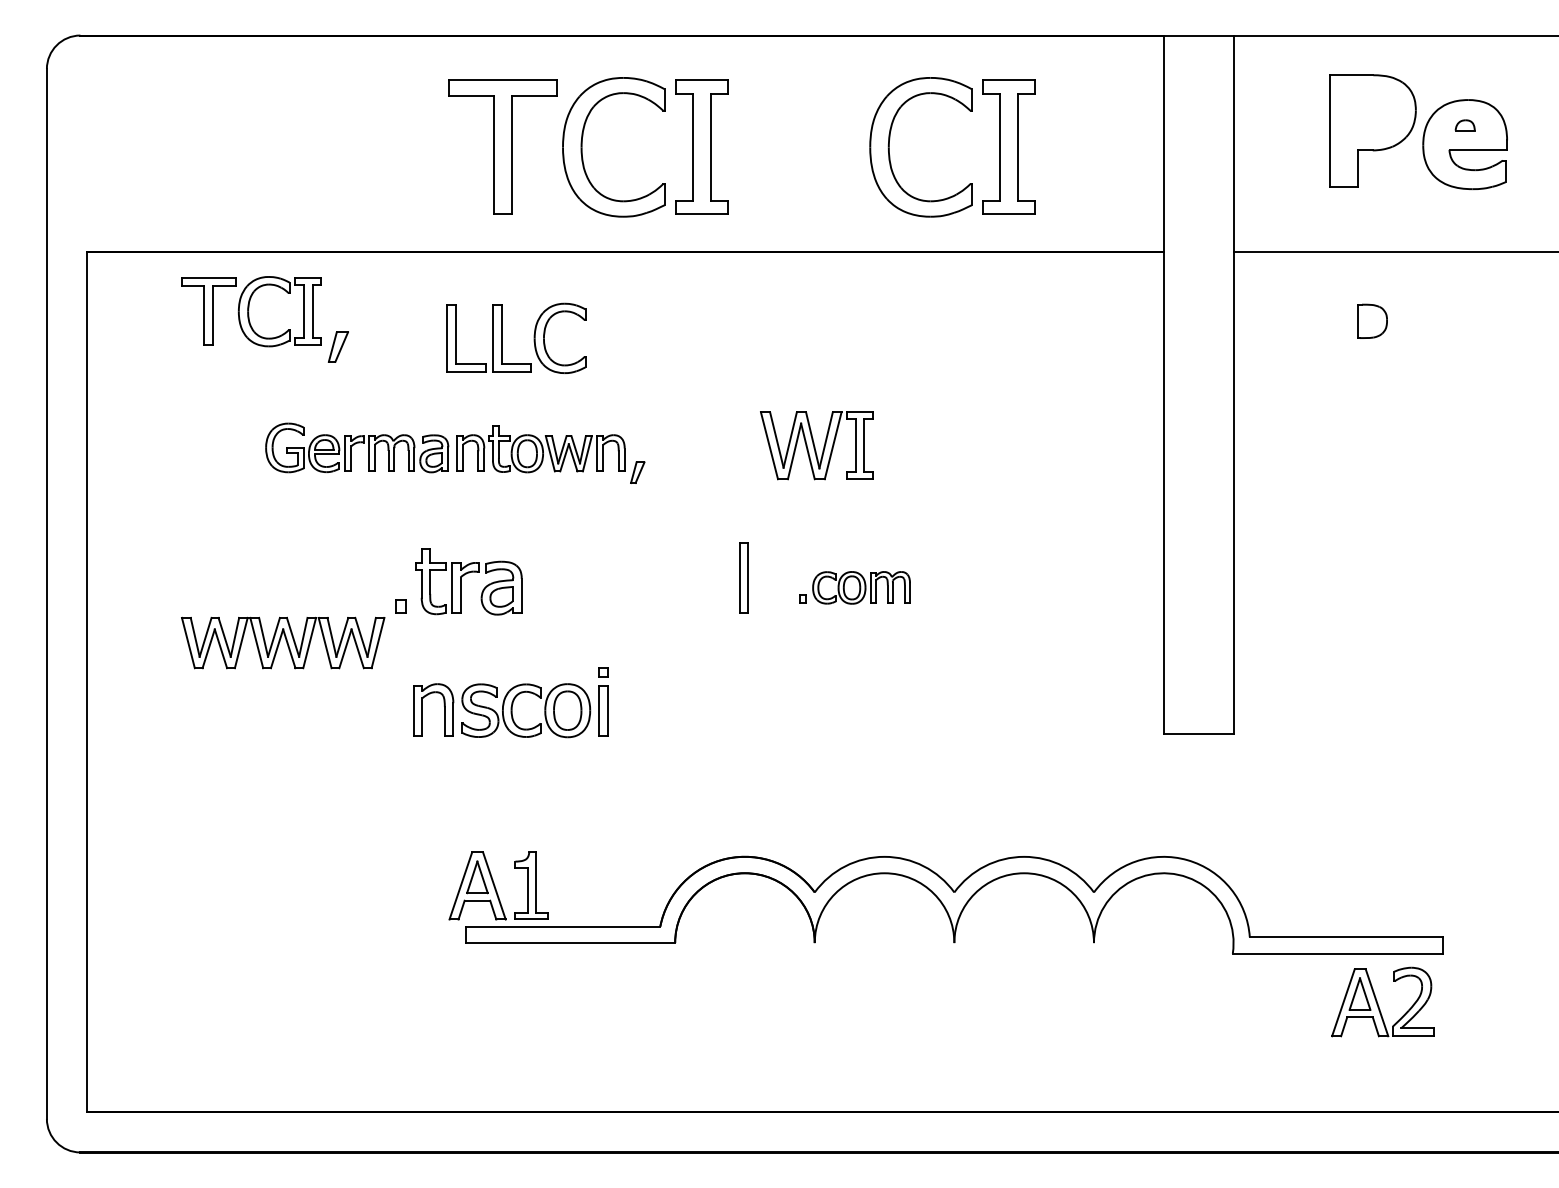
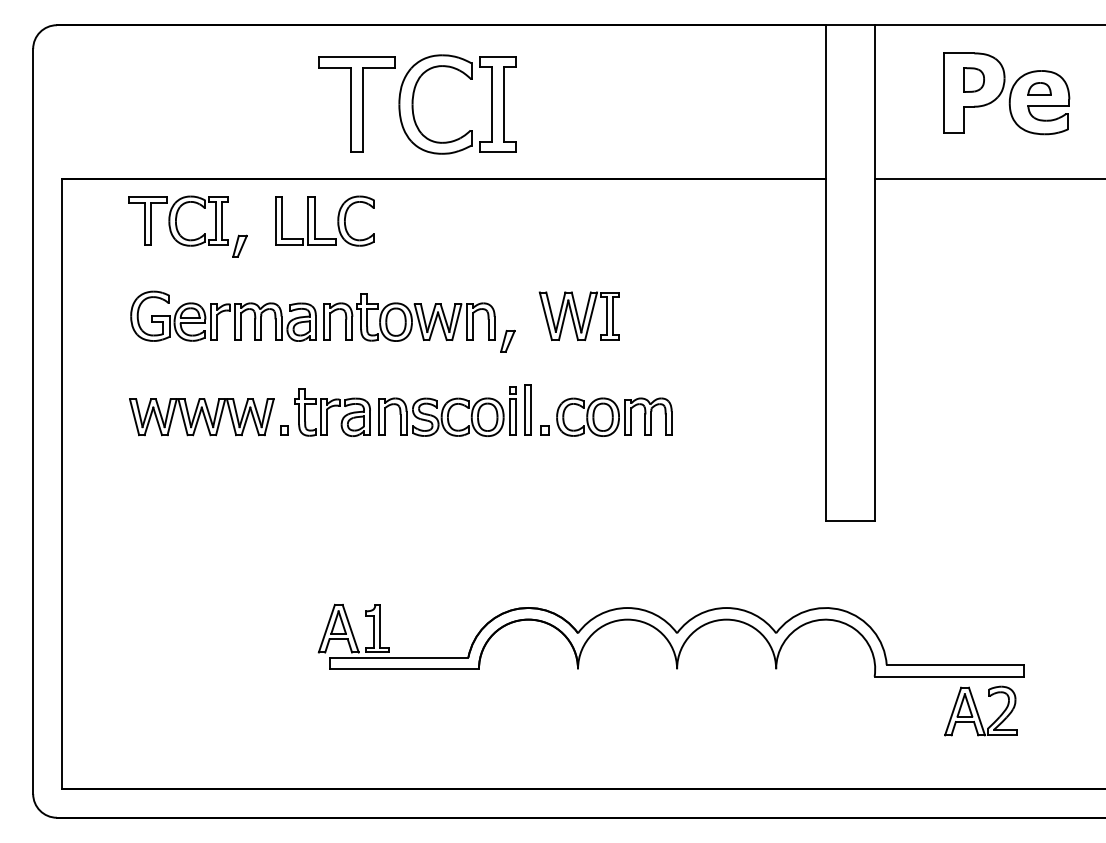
part: (970, 112) -> (688, 79), removed
part: (1465, 124) -> (1039, 88), size x1.67
part: (1372, 320) -> (973, 79), moved
part: (502, 337) -> (315, 220), moved
part: (454, 453) -> (322, 321), size x1.43
part: (854, 586) -> (606, 416), size x1.67
part: (282, 643) -> (201, 417), moved
part: (511, 702) -> (447, 411), moved

